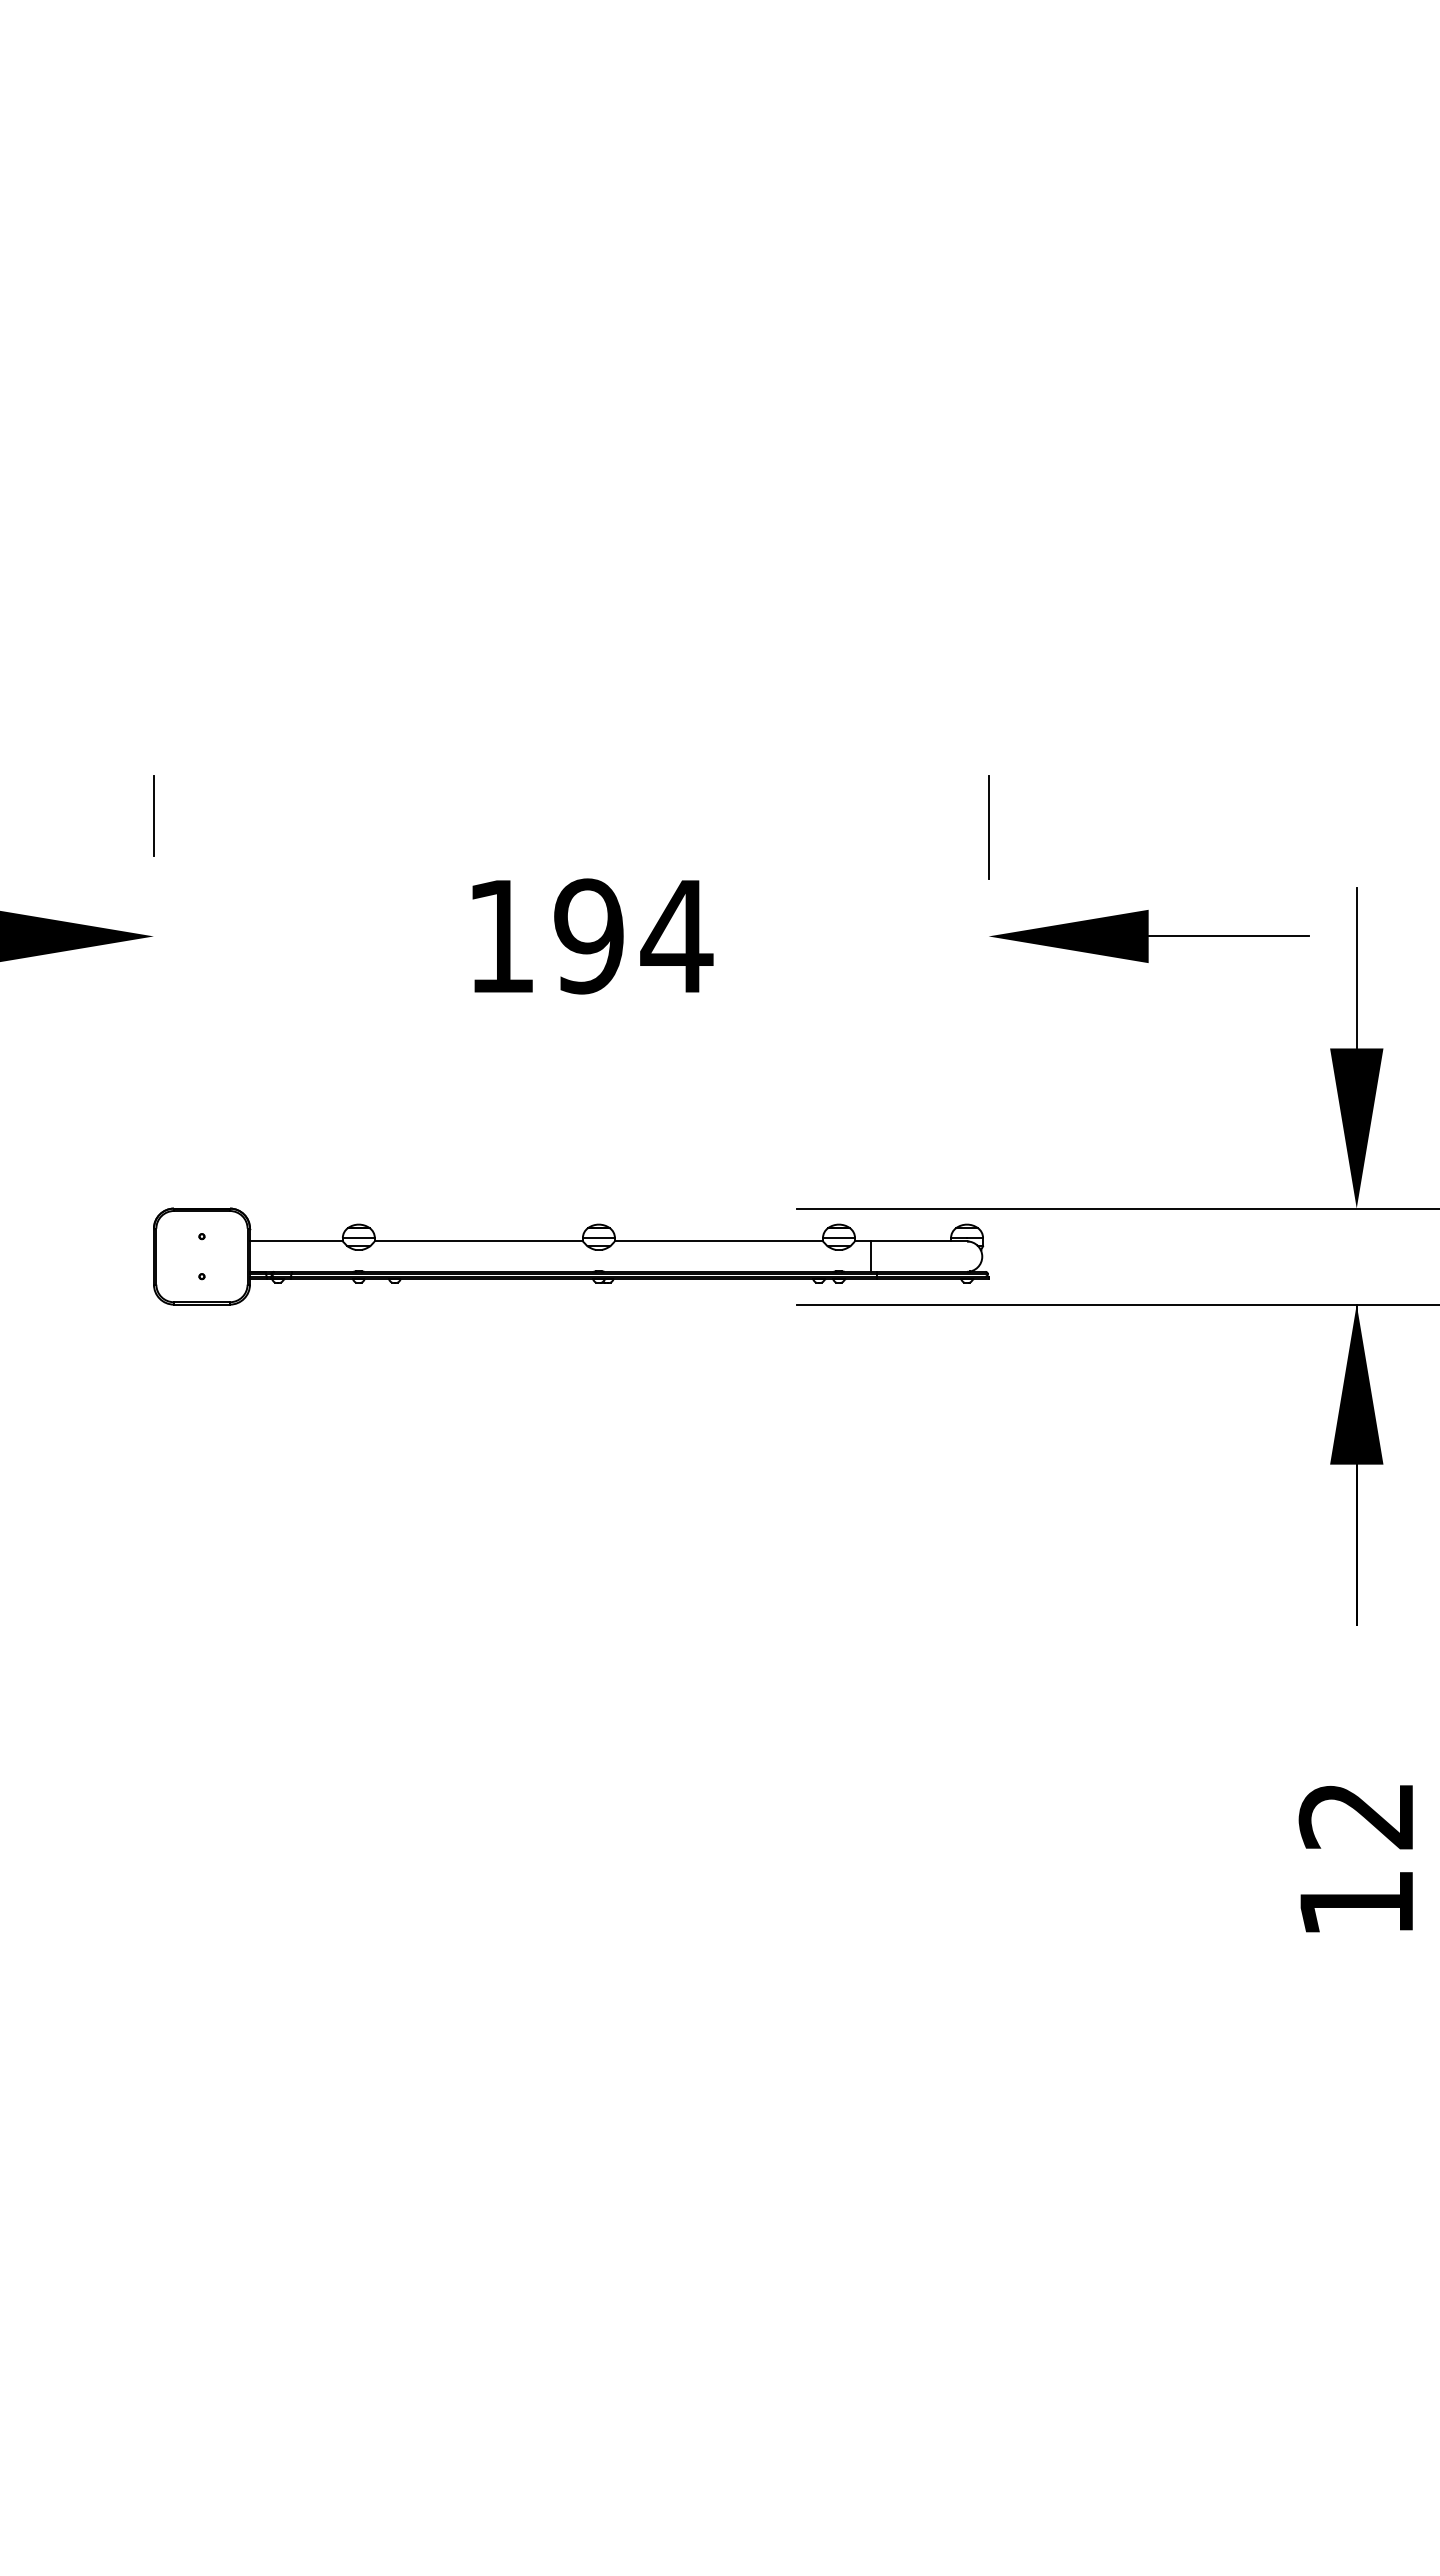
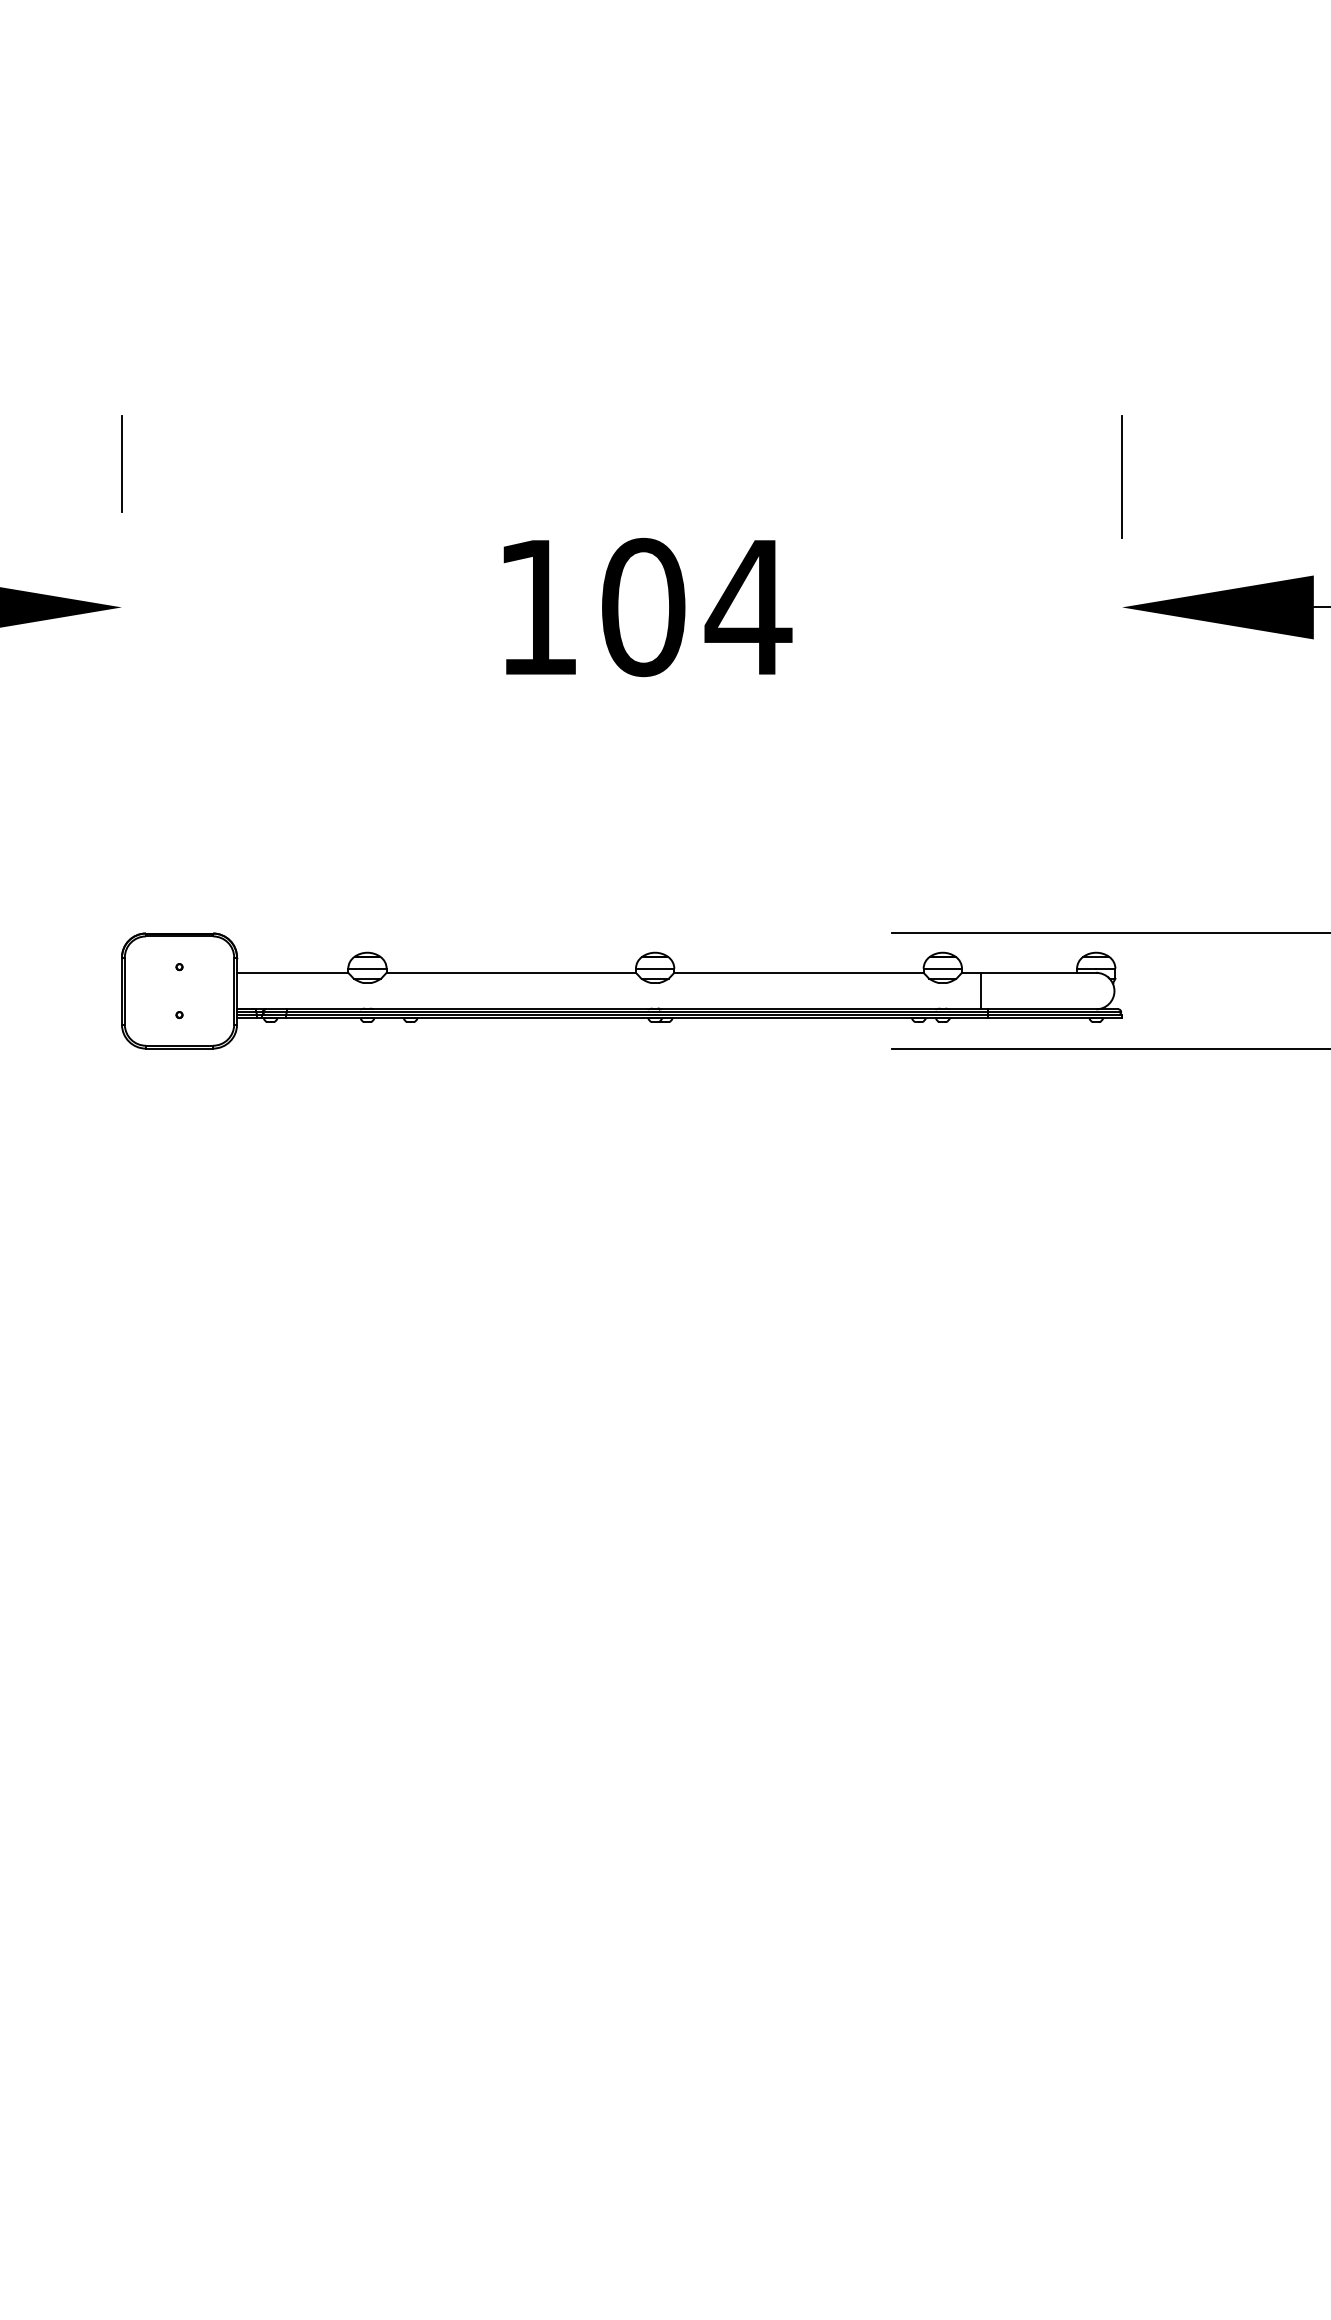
text: (589, 936) -> (643, 607), 194 -> 104

